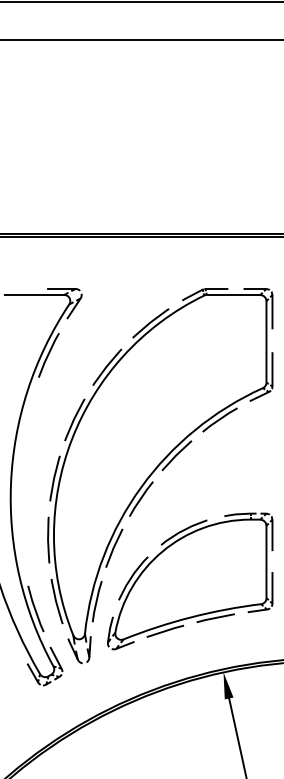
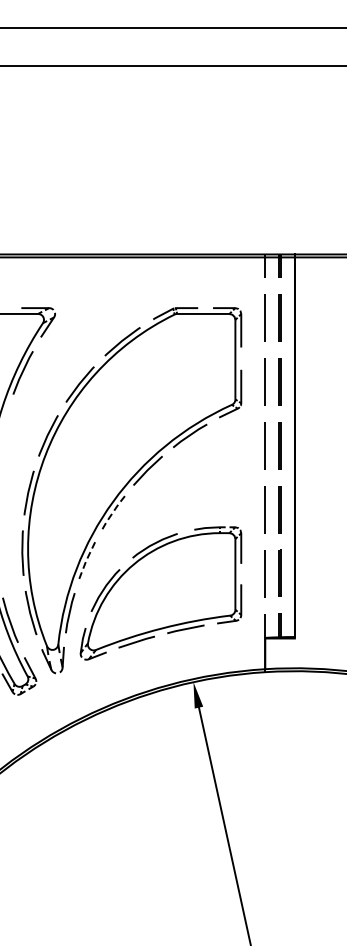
line: (140, 498) -> (112, 512), solid -> dashed
line: (113, 547) -> (86, 560), solid -> dashed

